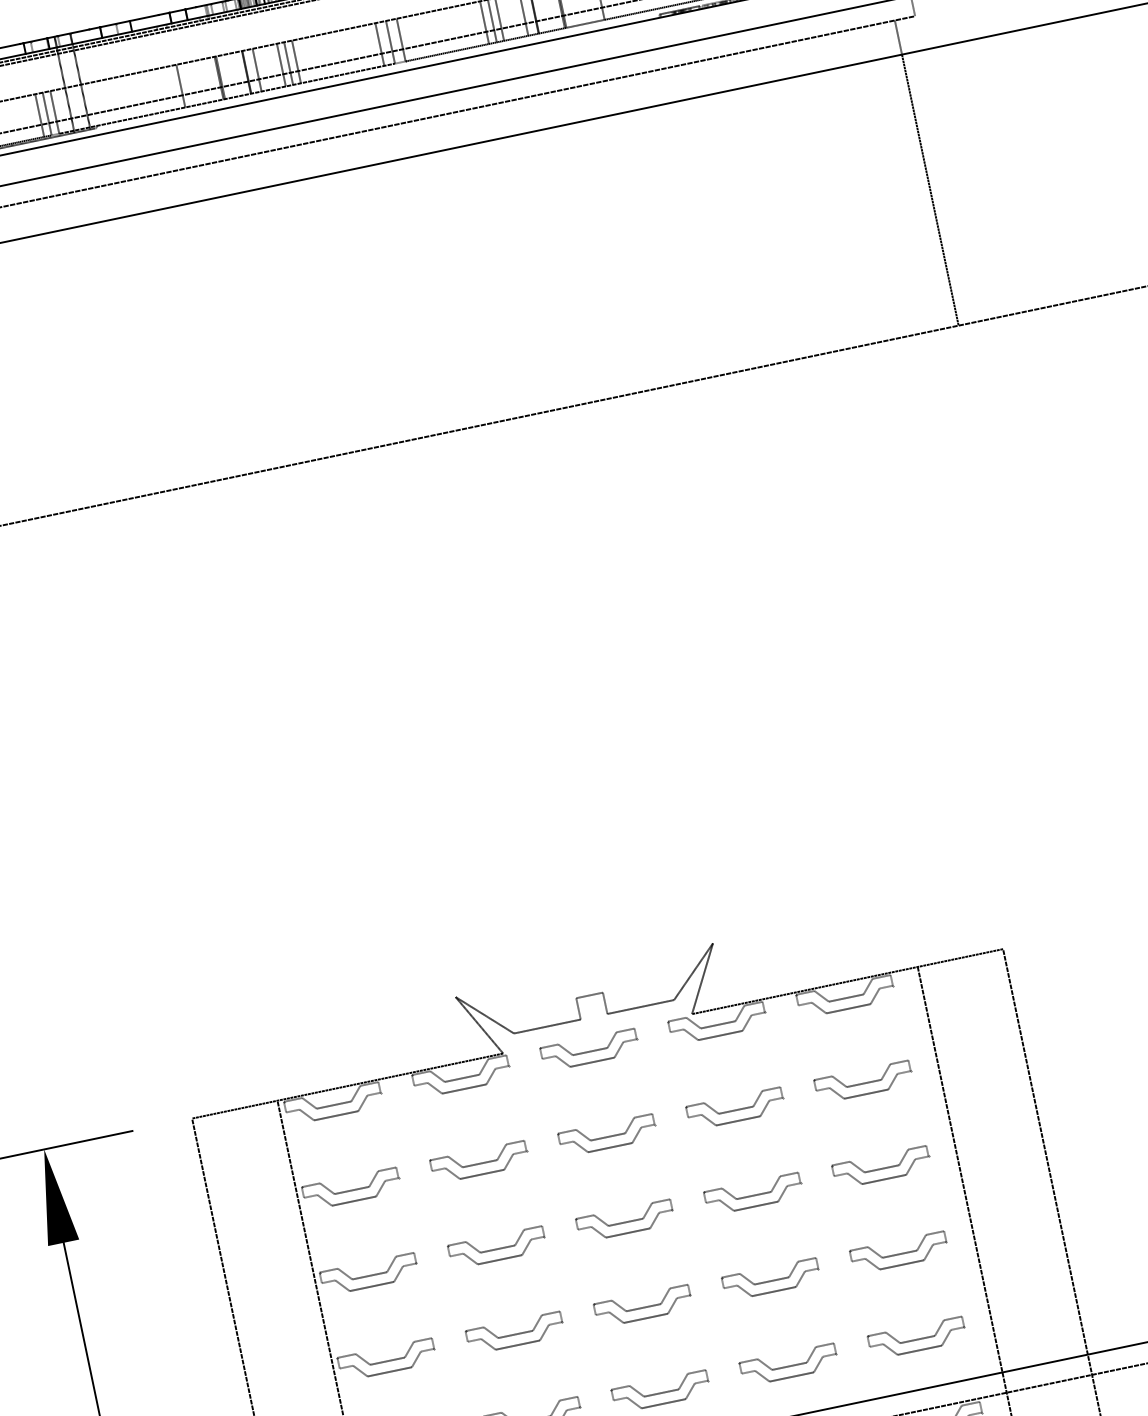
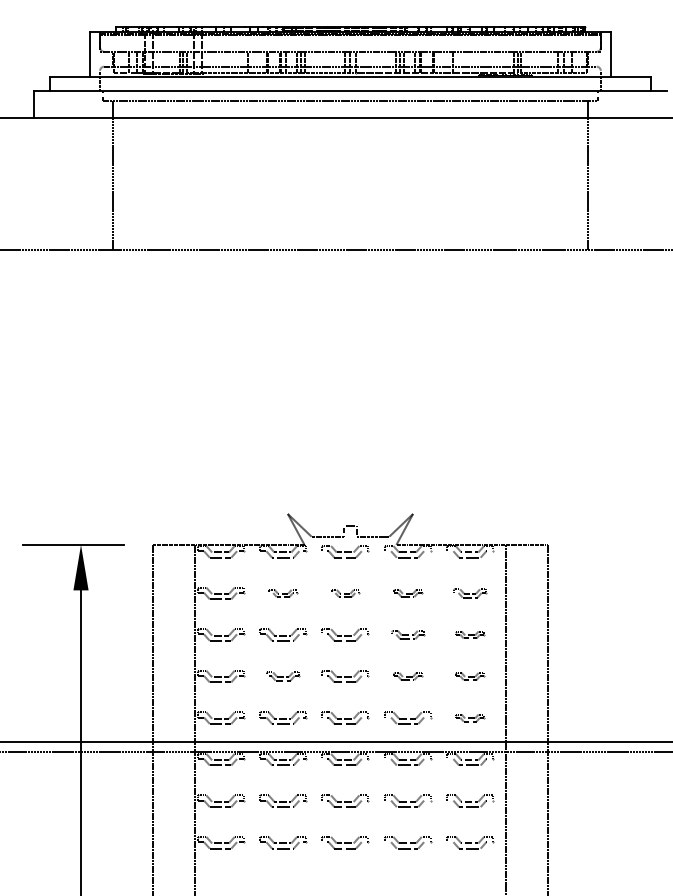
part: (865, 1082) -> (470, 593), size x0.7
part: (737, 1108) -> (408, 593), size x0.6
part: (608, 1135) -> (345, 593), size x0.6
part: (480, 1162) -> (283, 593), size x0.6
part: (882, 1166) -> (470, 634), size x0.6
part: (755, 1192) -> (408, 634), size x0.7
part: (900, 1252) -> (470, 676), size x0.6
part: (773, 1279) -> (408, 676), size x0.6
part: (516, 1332) -> (283, 676), size x0.7
part: (918, 1336) -> (470, 717), size x0.6

